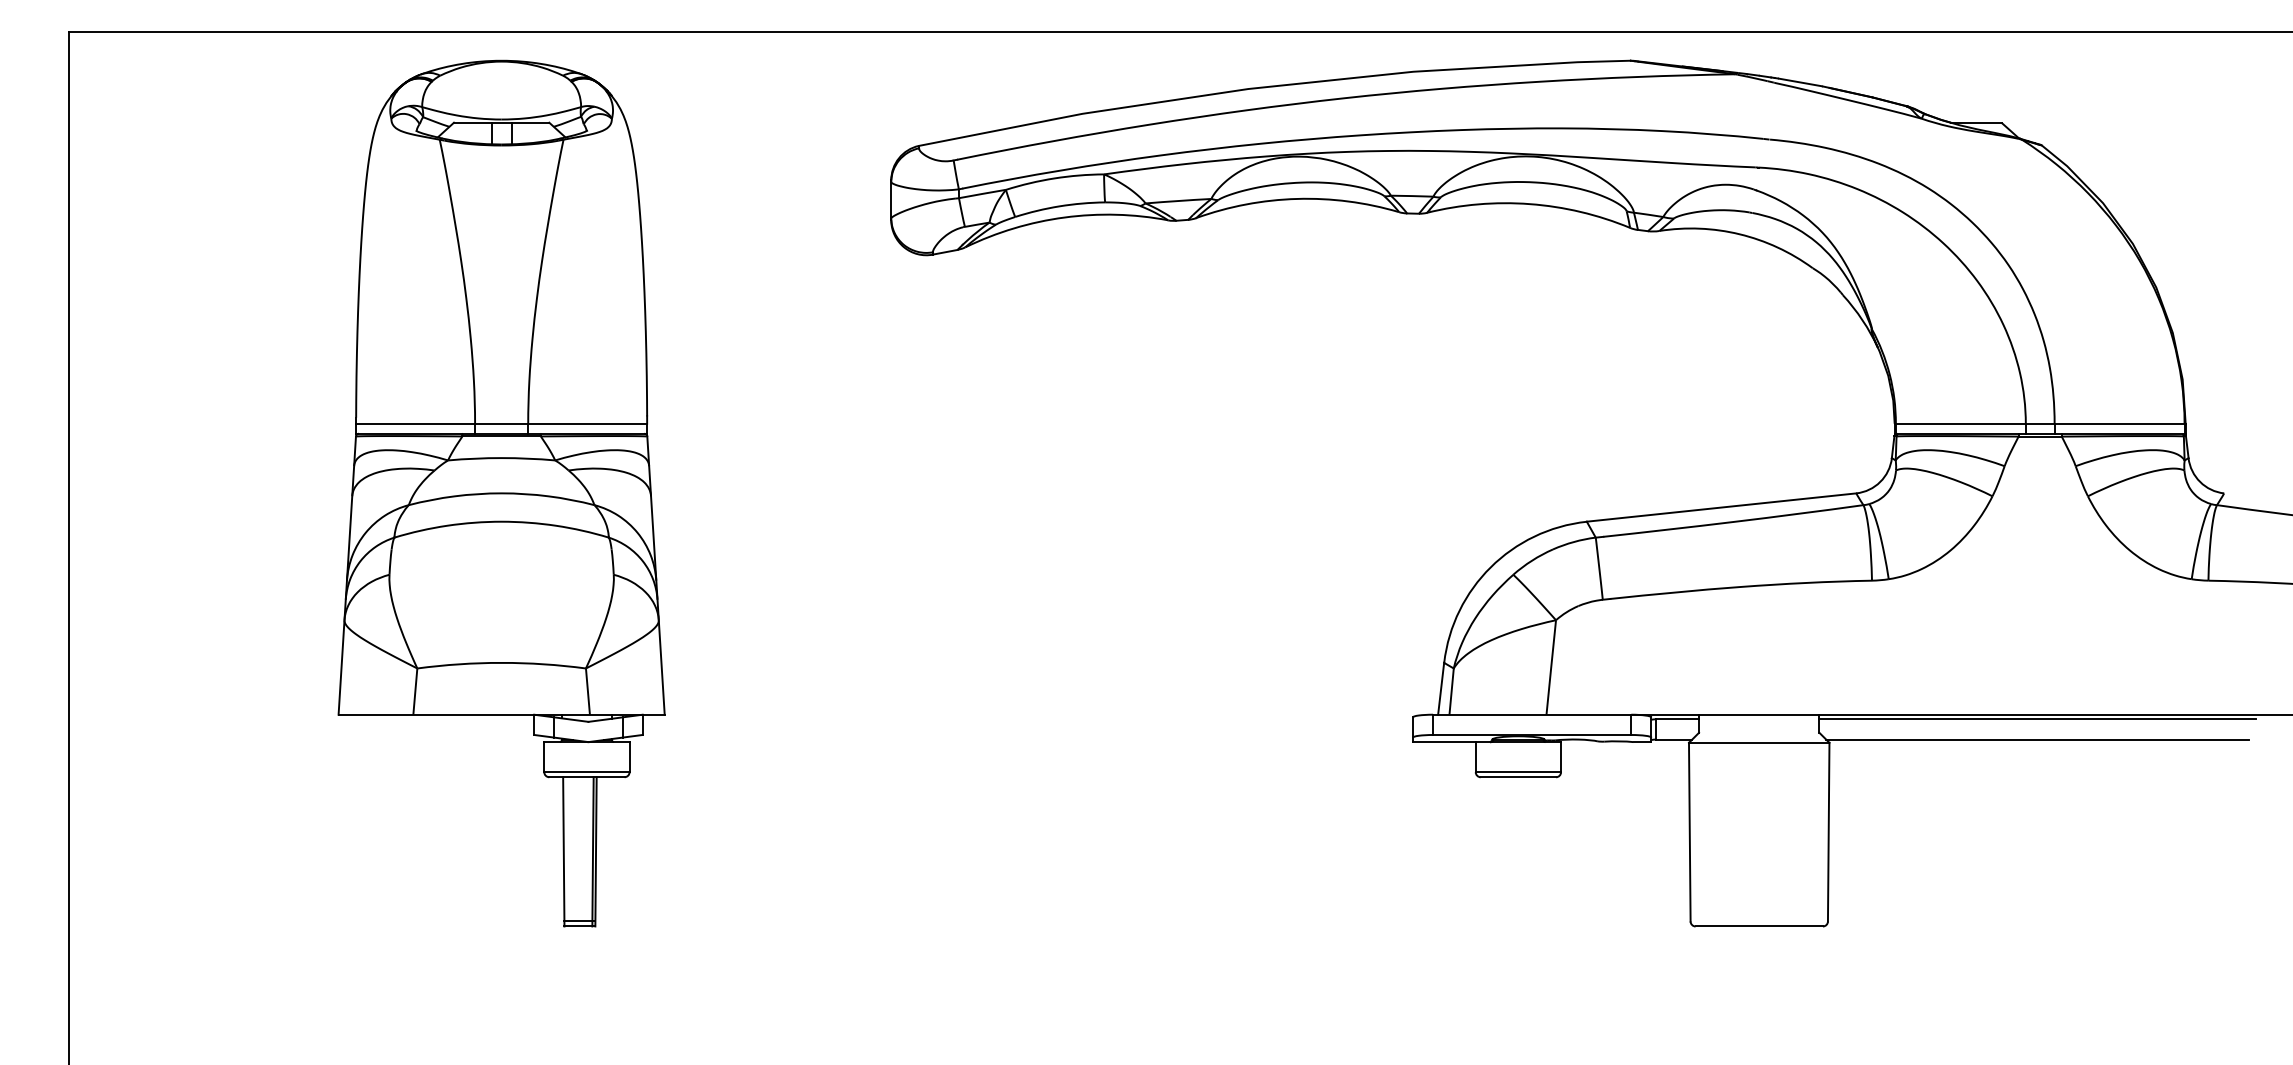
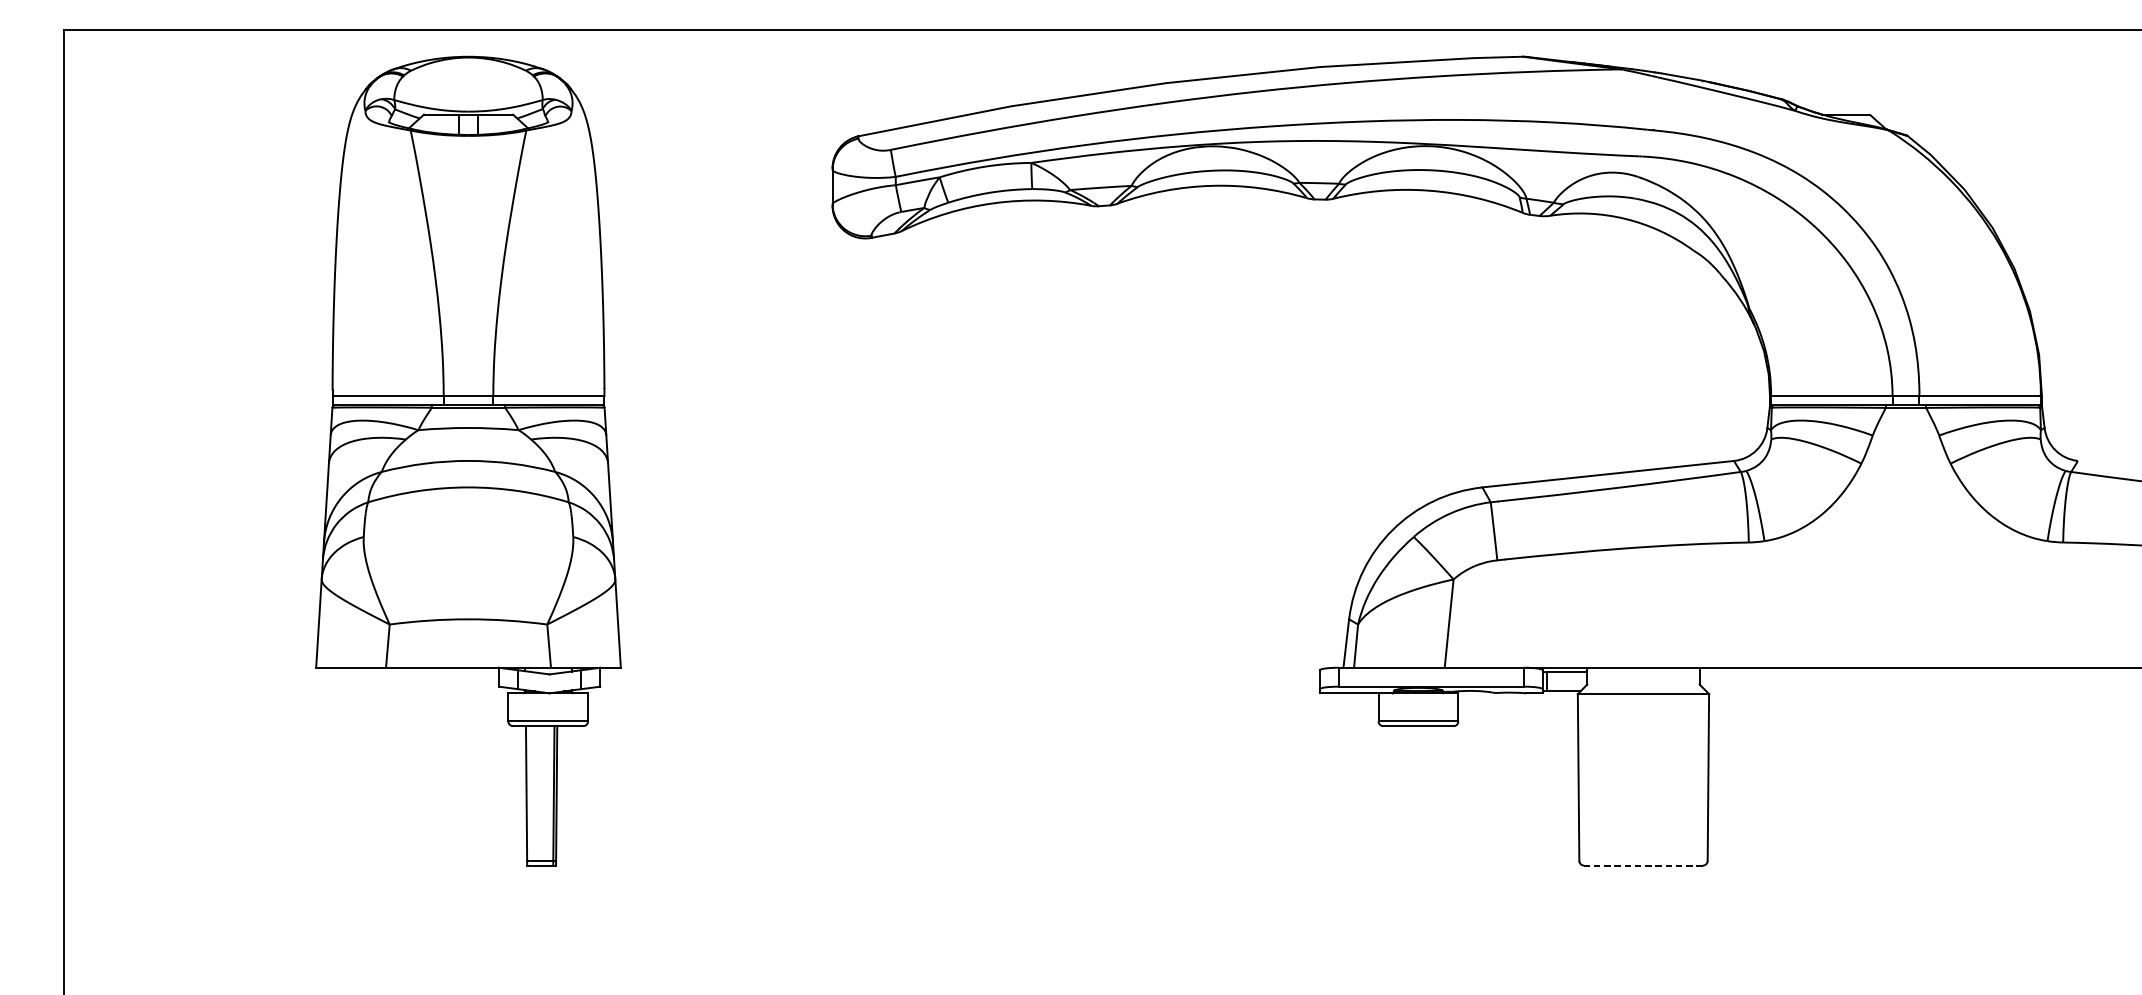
line: (2037, 719) -> (1903, 672), removed
line: (2037, 739) -> (1903, 690), removed
line: (1759, 926) -> (1643, 865), solid -> dashed

